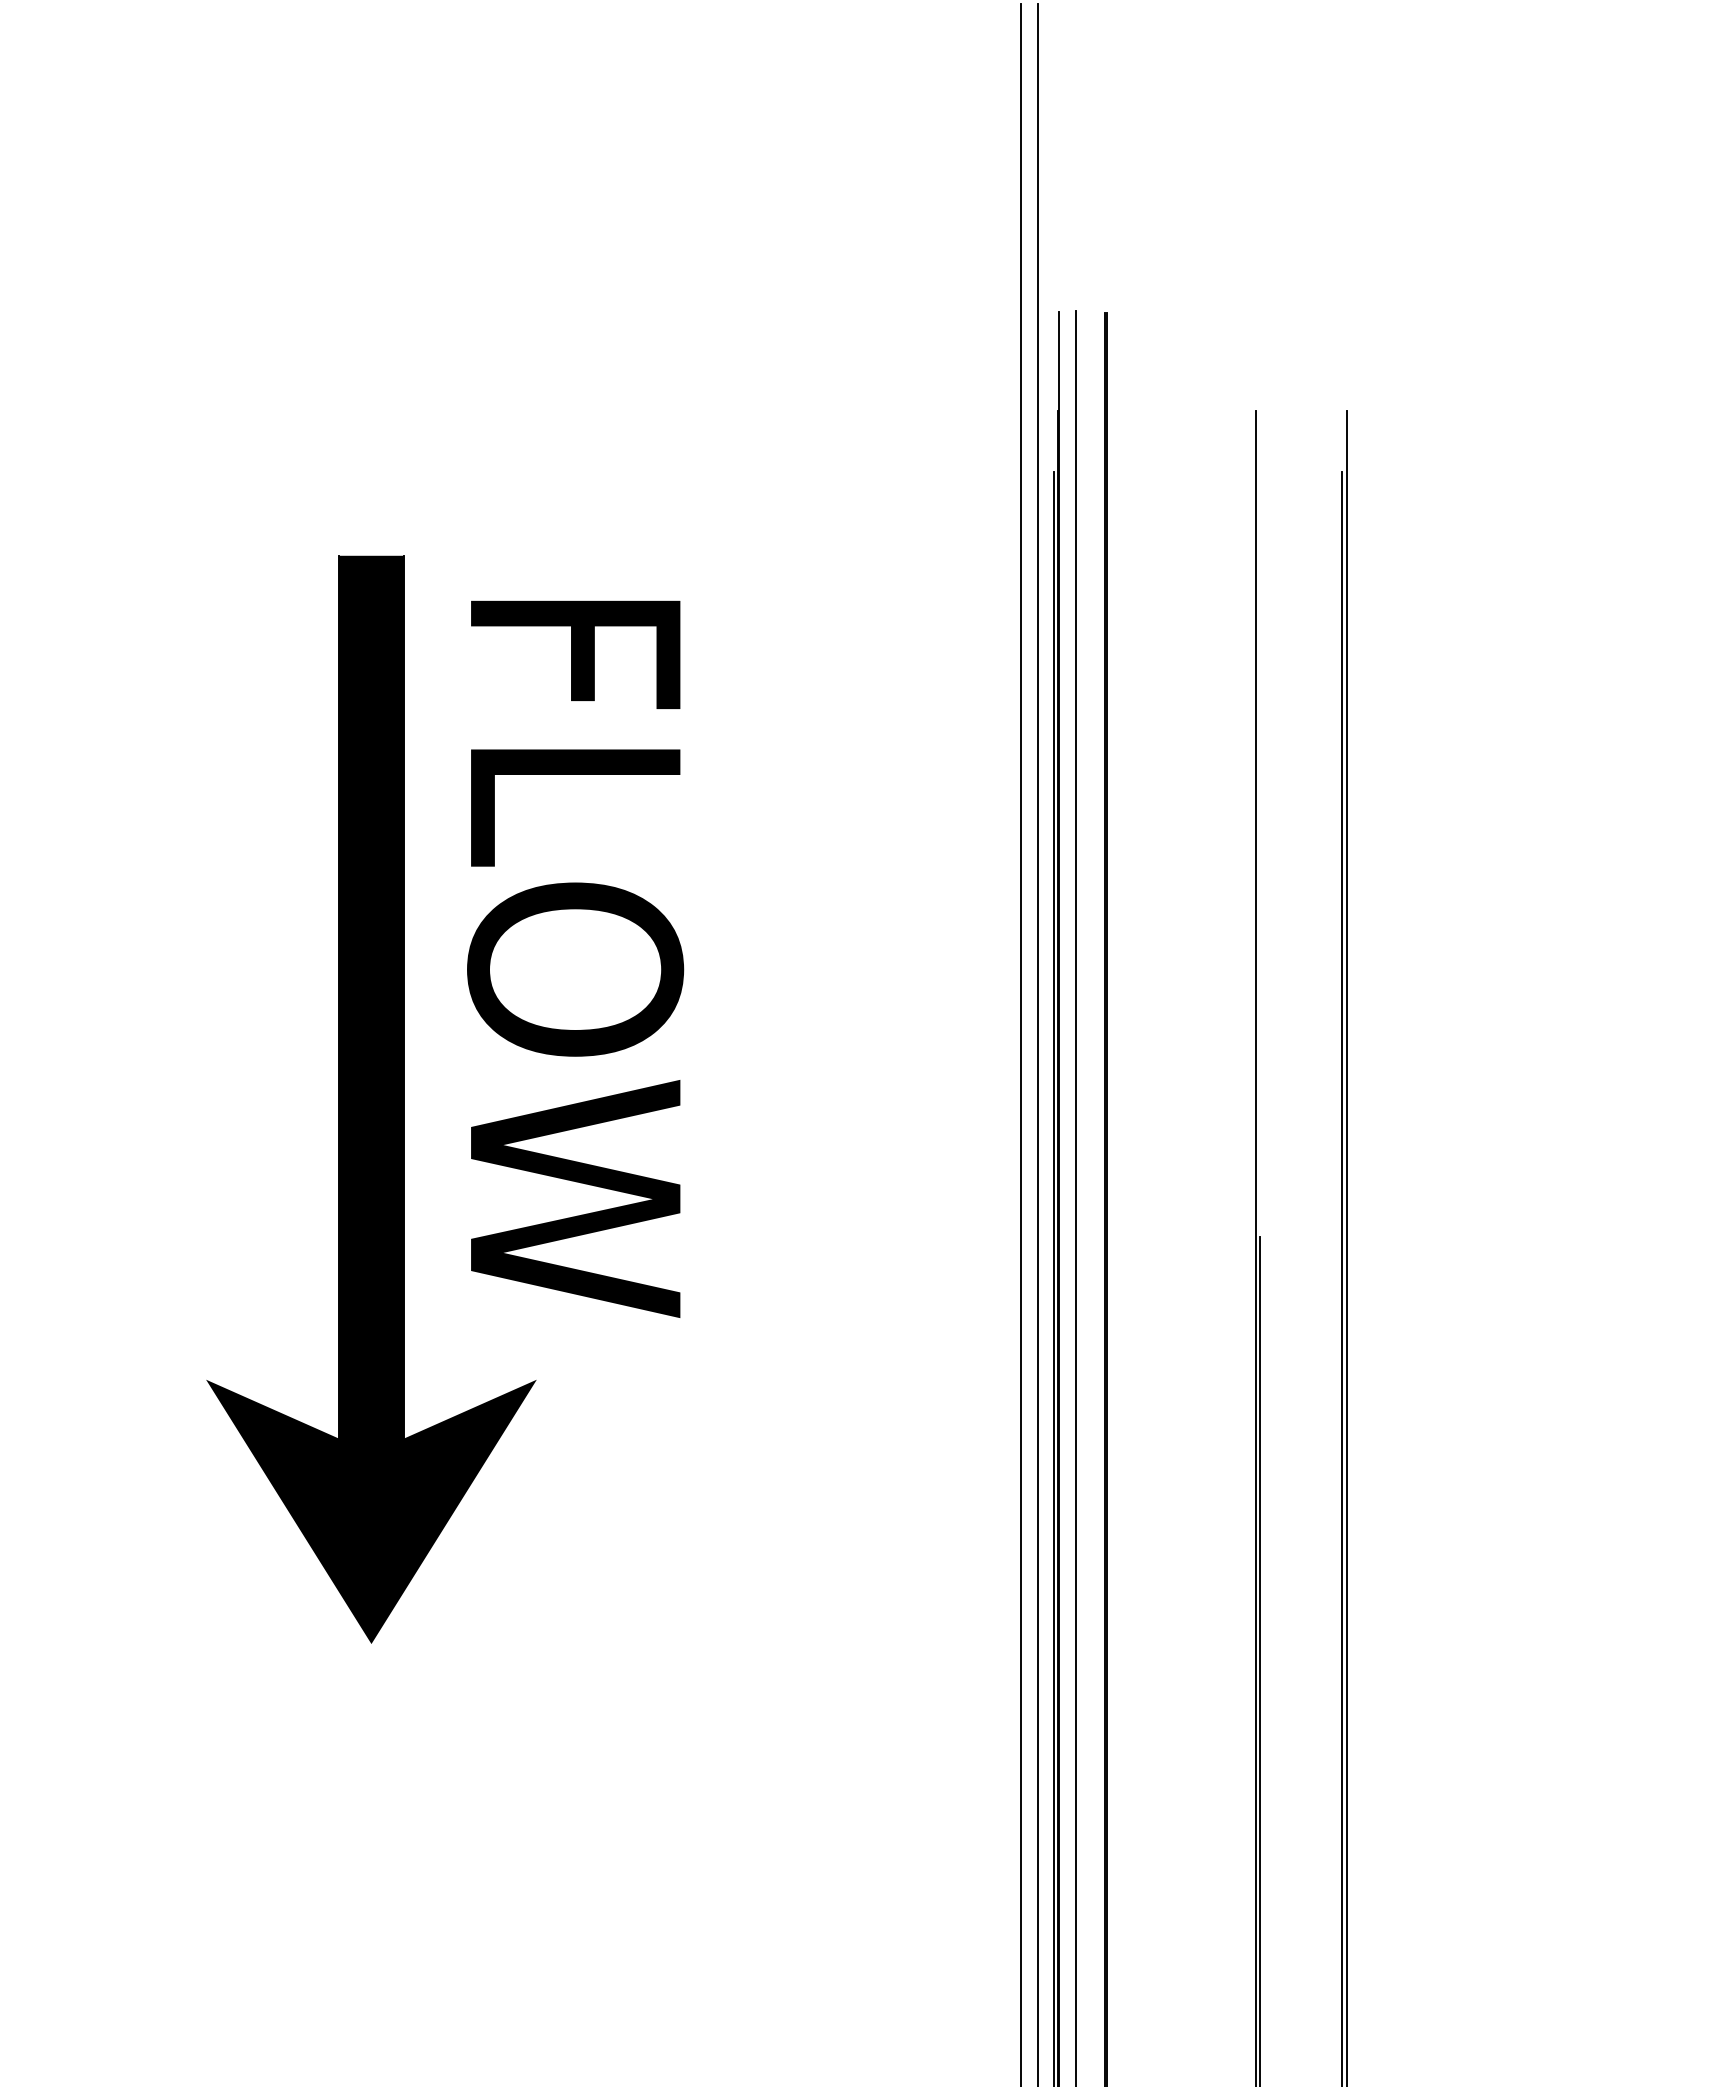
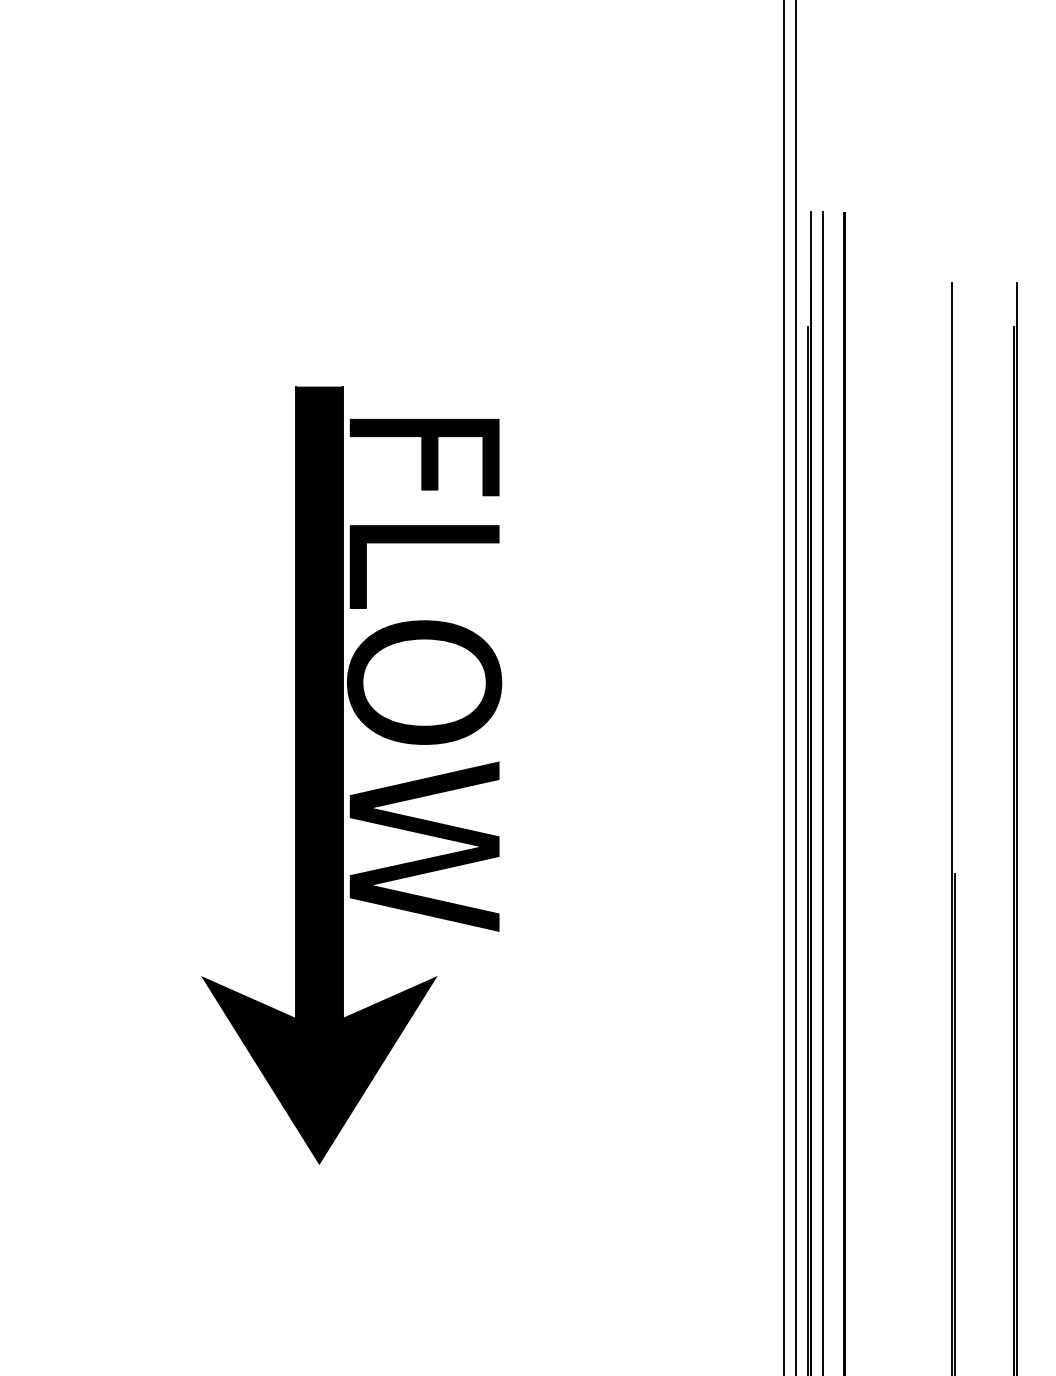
text: (575, 958) -> (424, 674), moved

